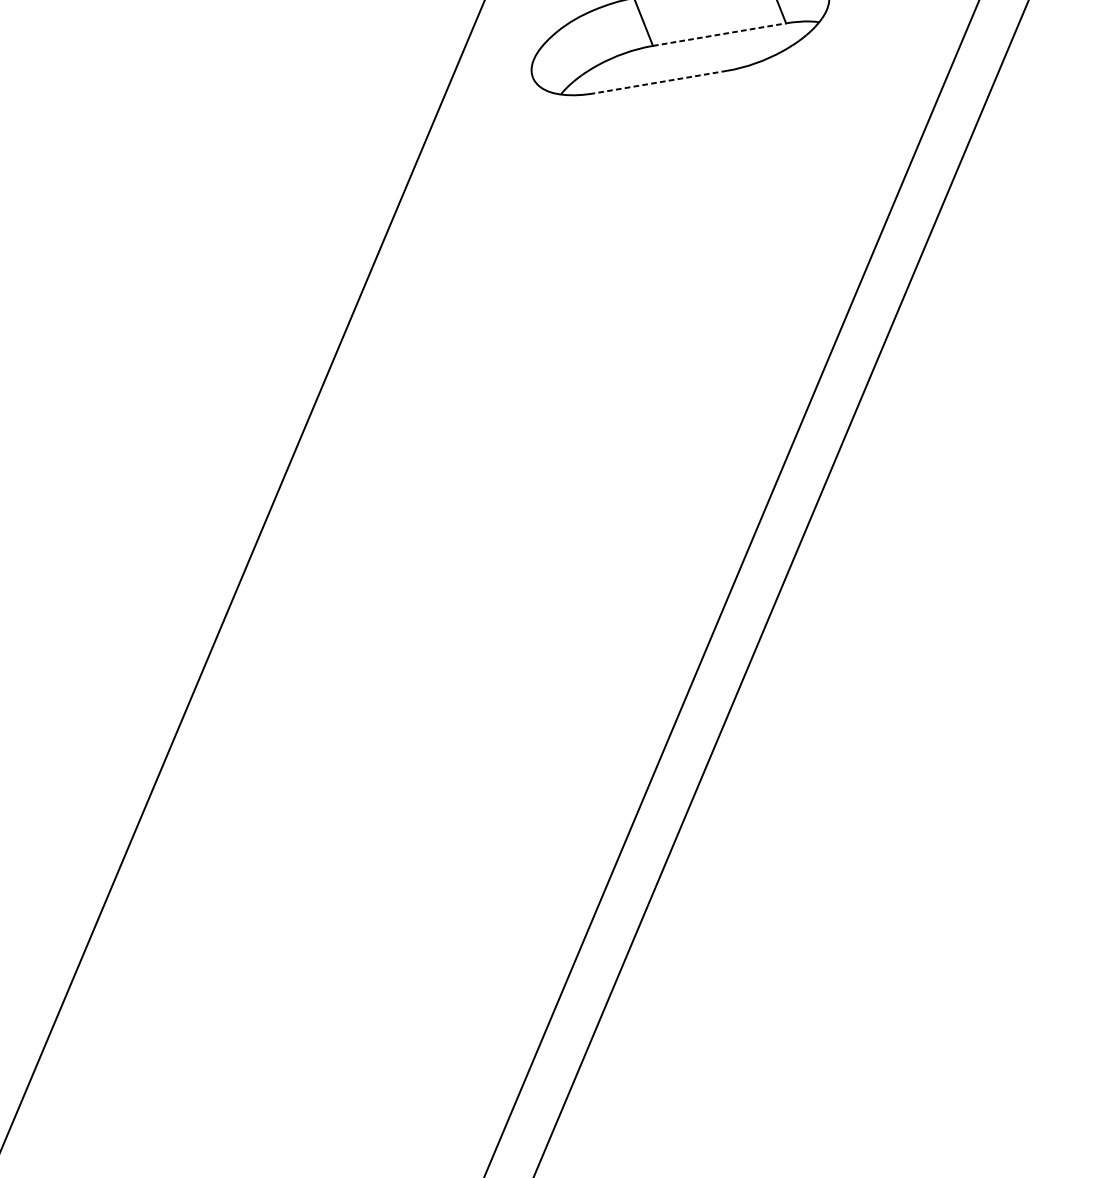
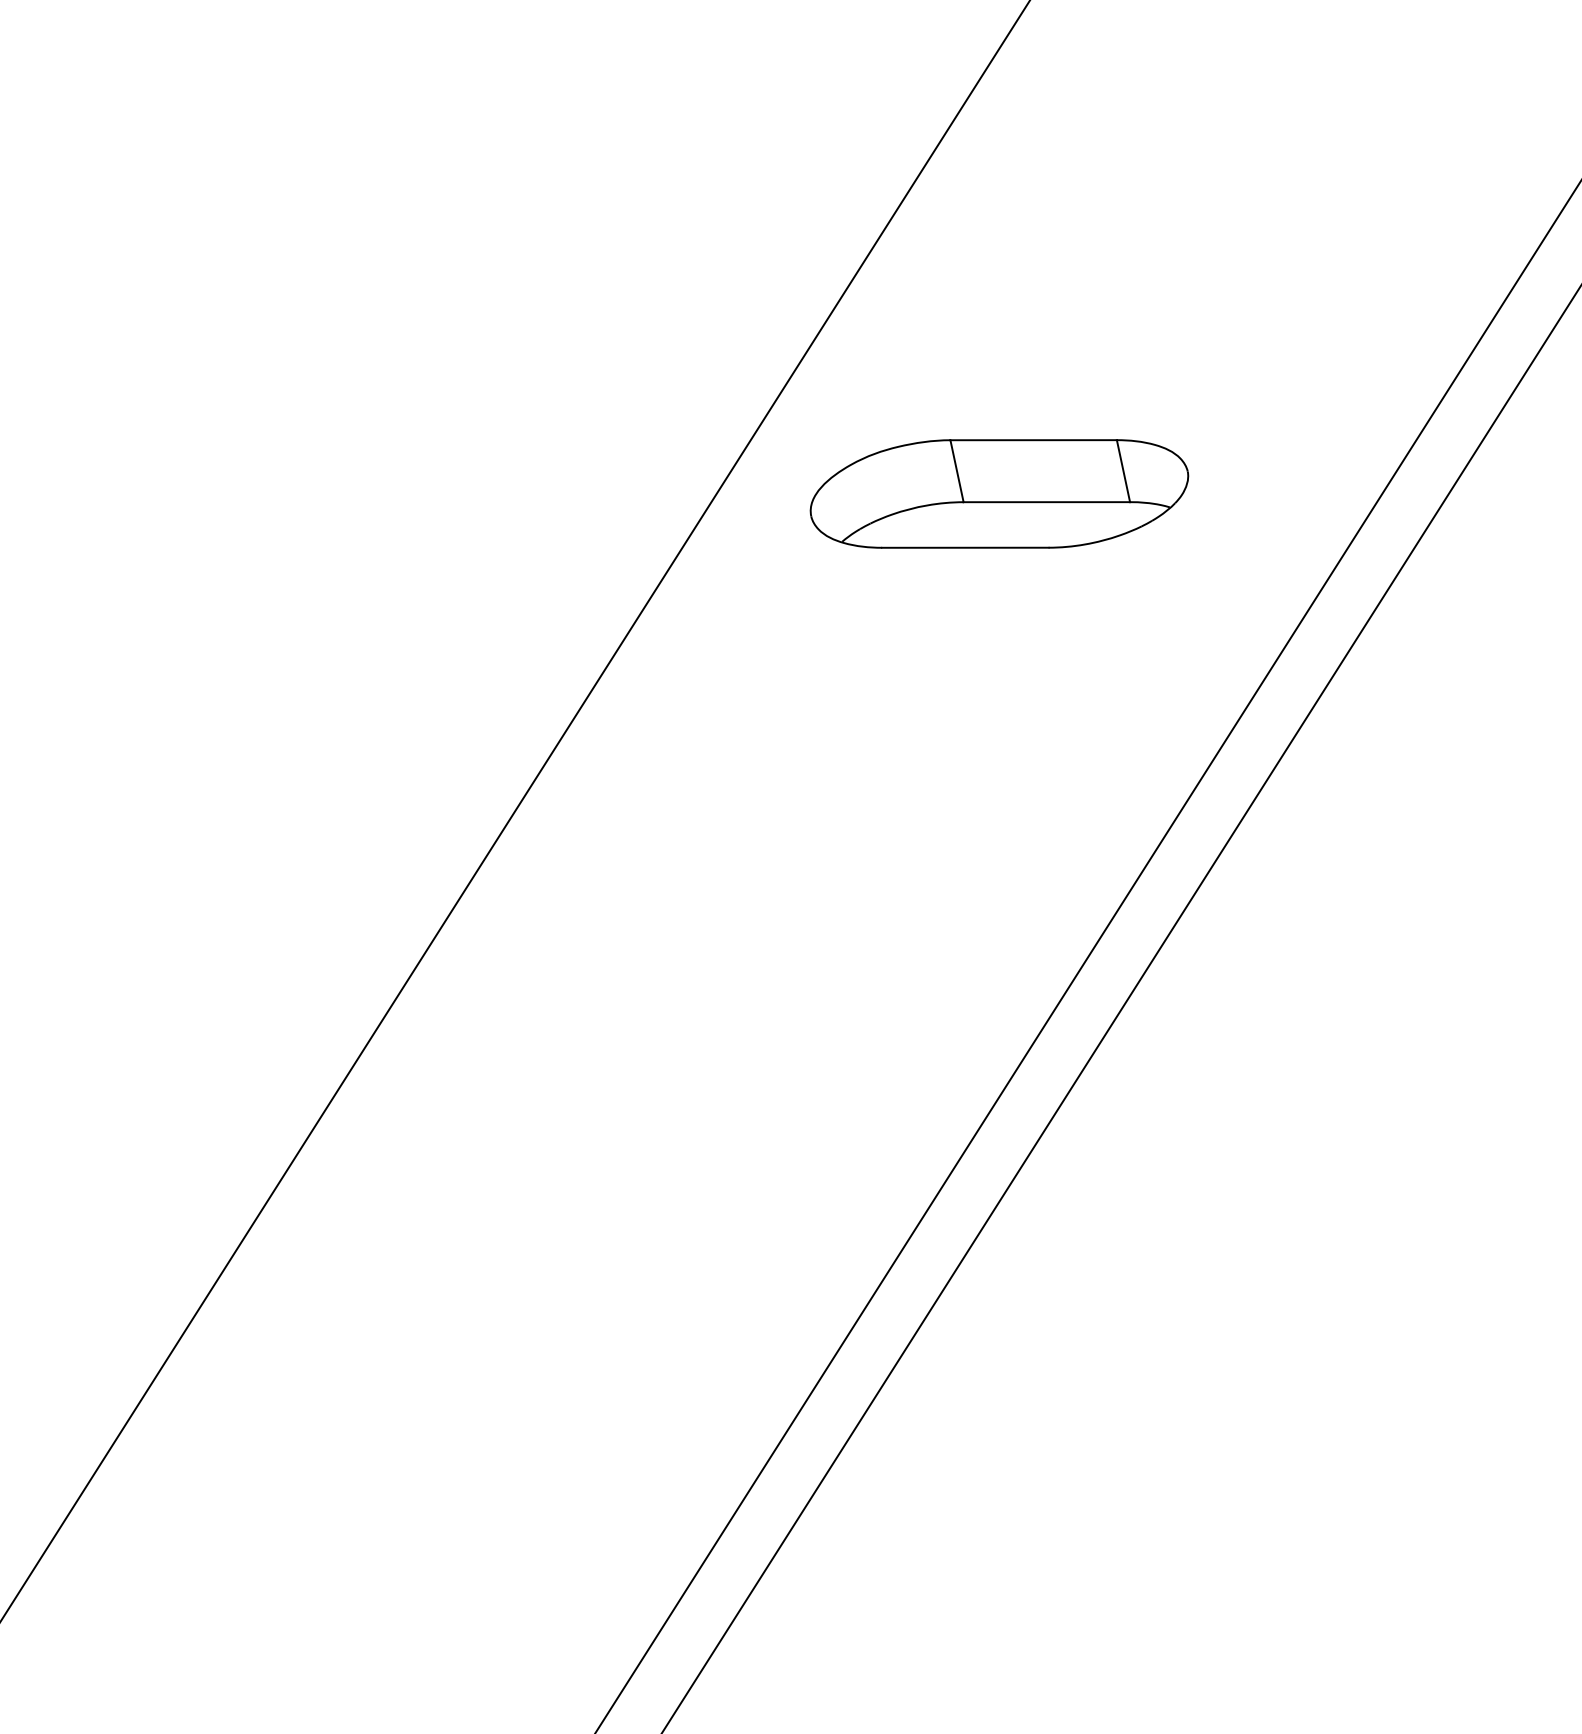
line: (720, 34) -> (1047, 502), dashed -> solid
line: (659, 82) -> (964, 547), dashed -> solid

